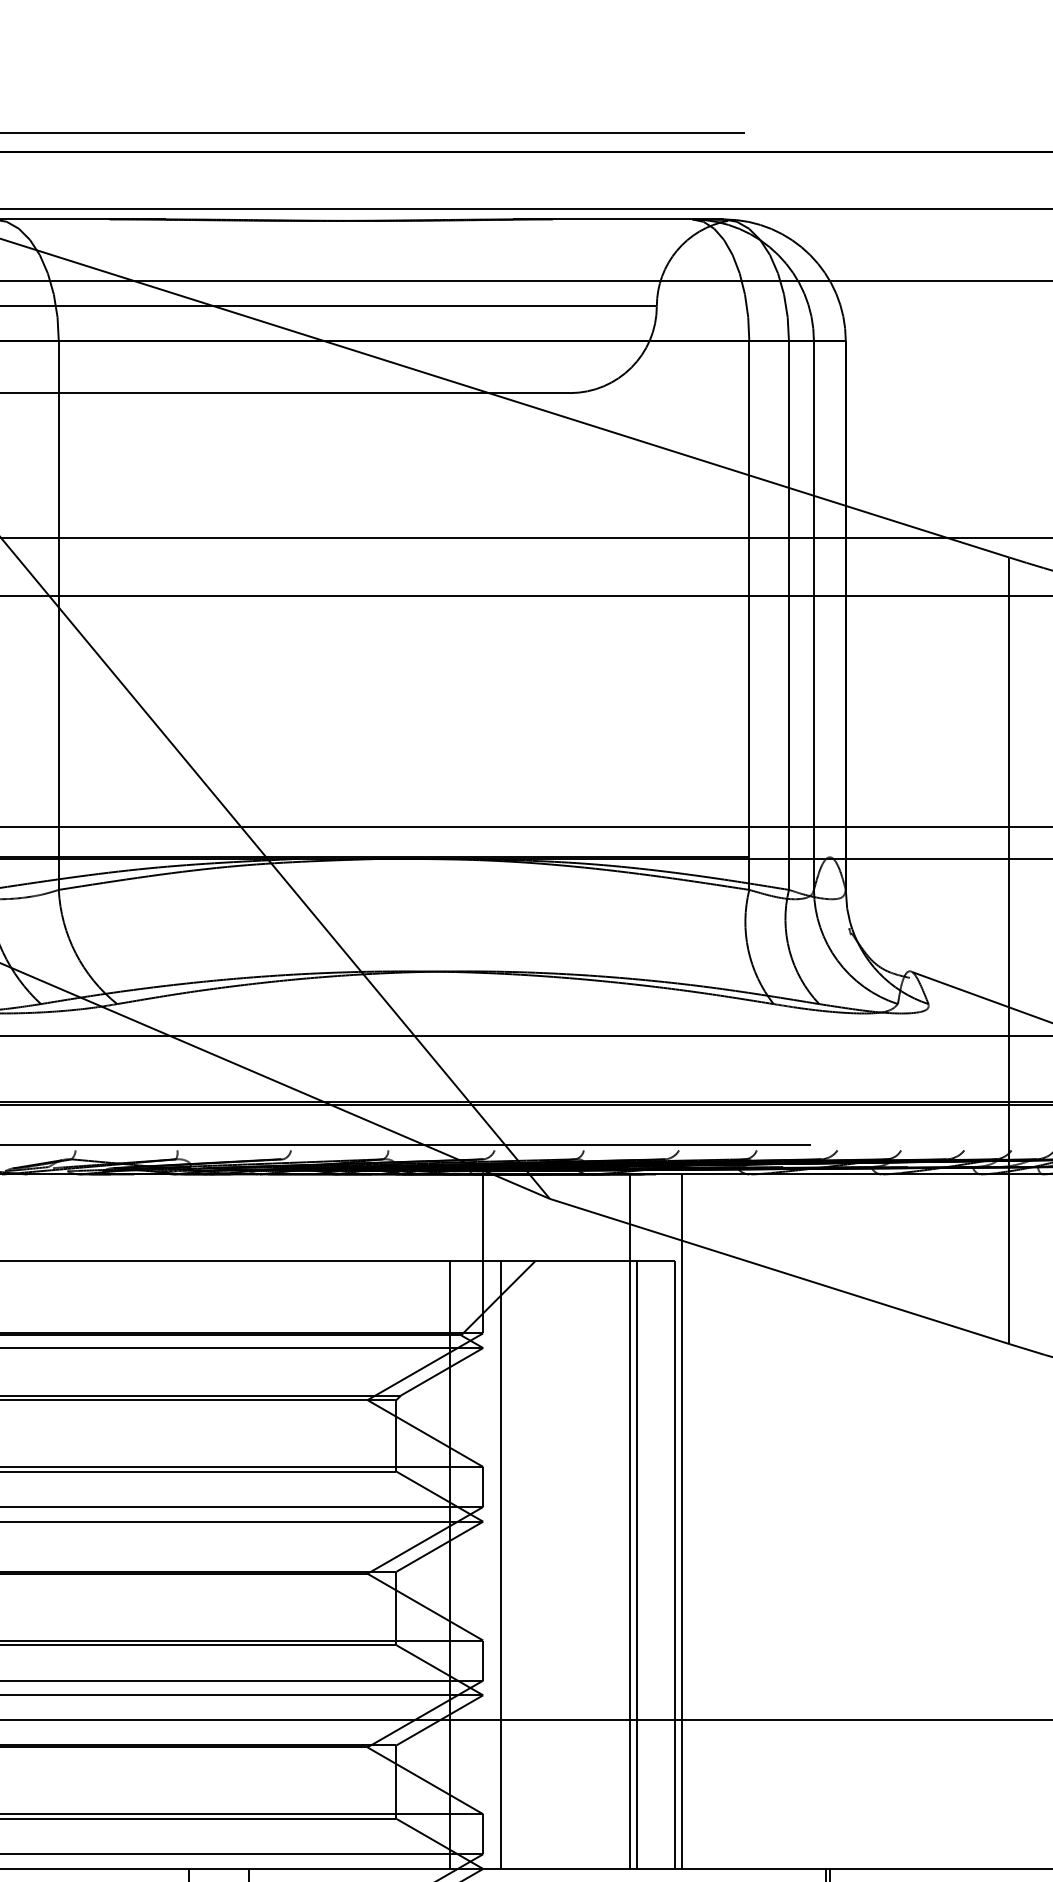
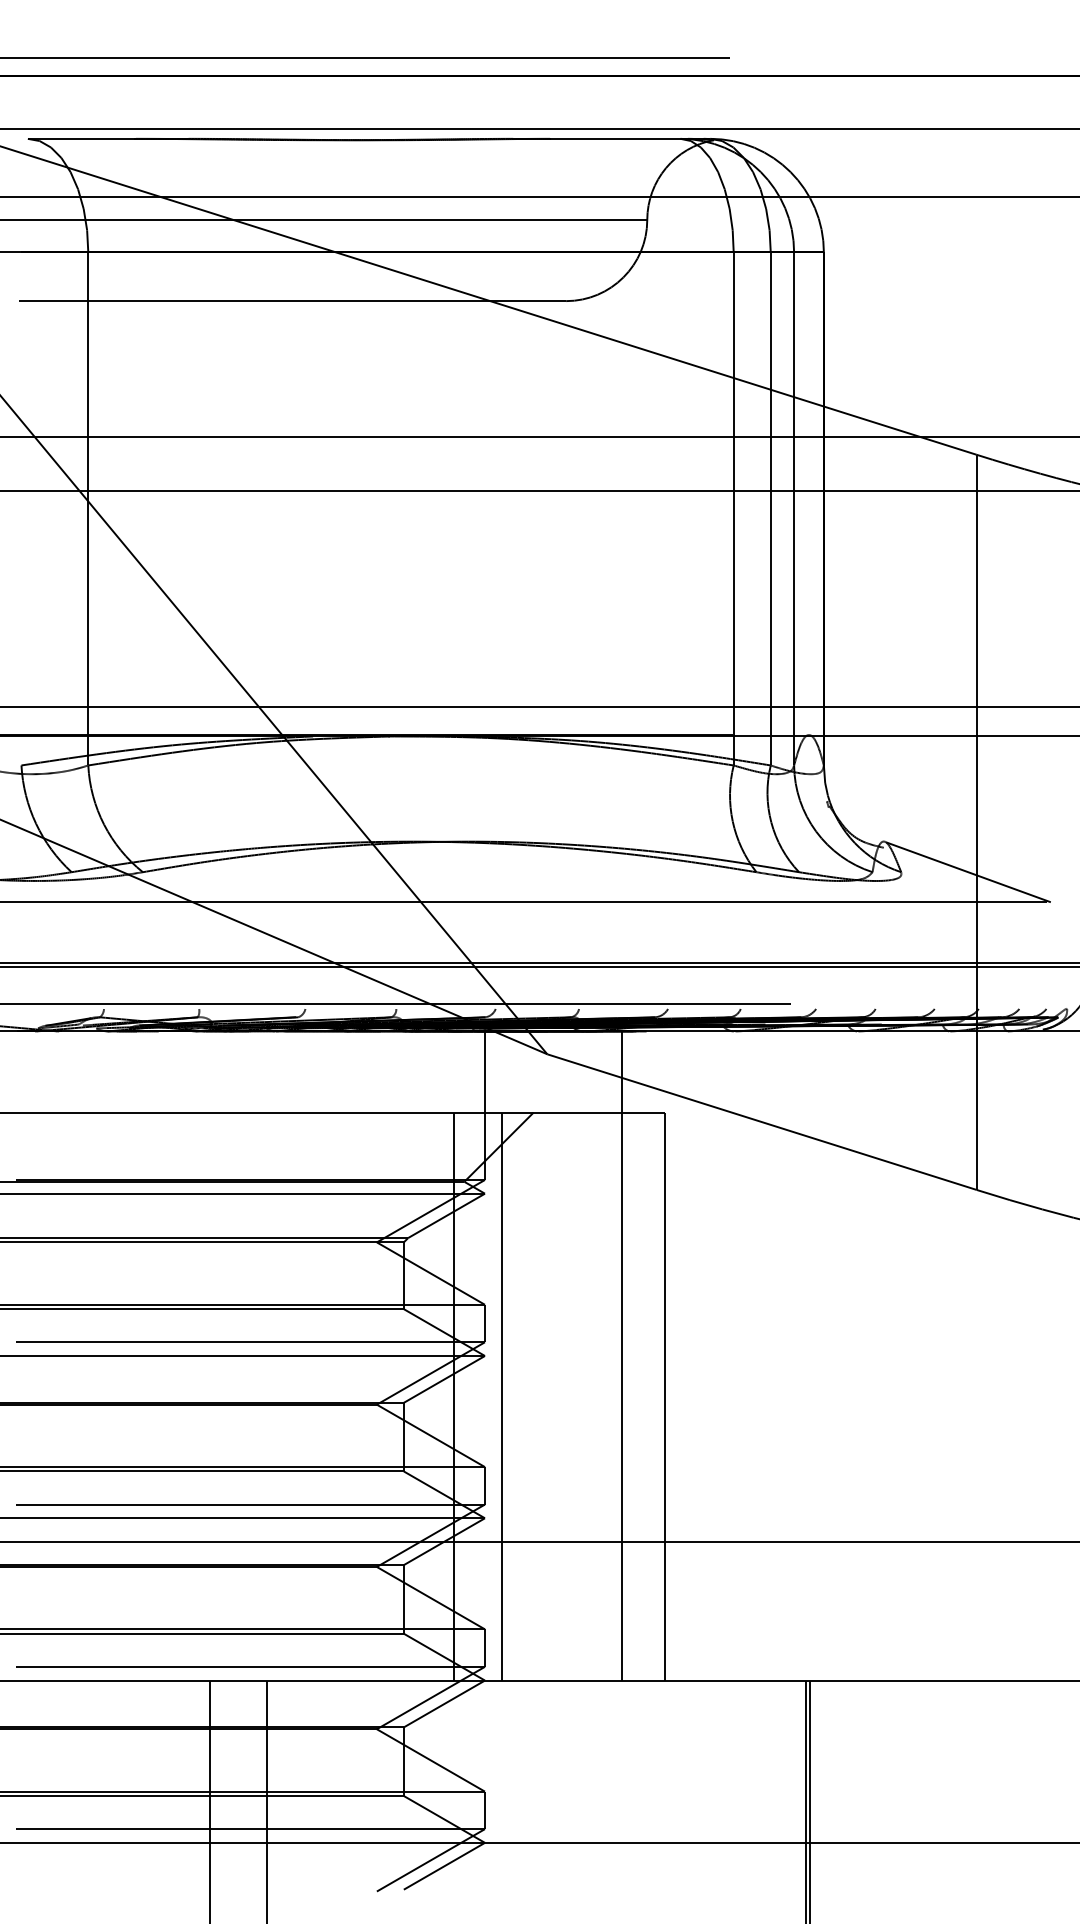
line: (681, 1521) -> (670, 1355), removed
line: (637, 1565) -> (629, 1396), removed

